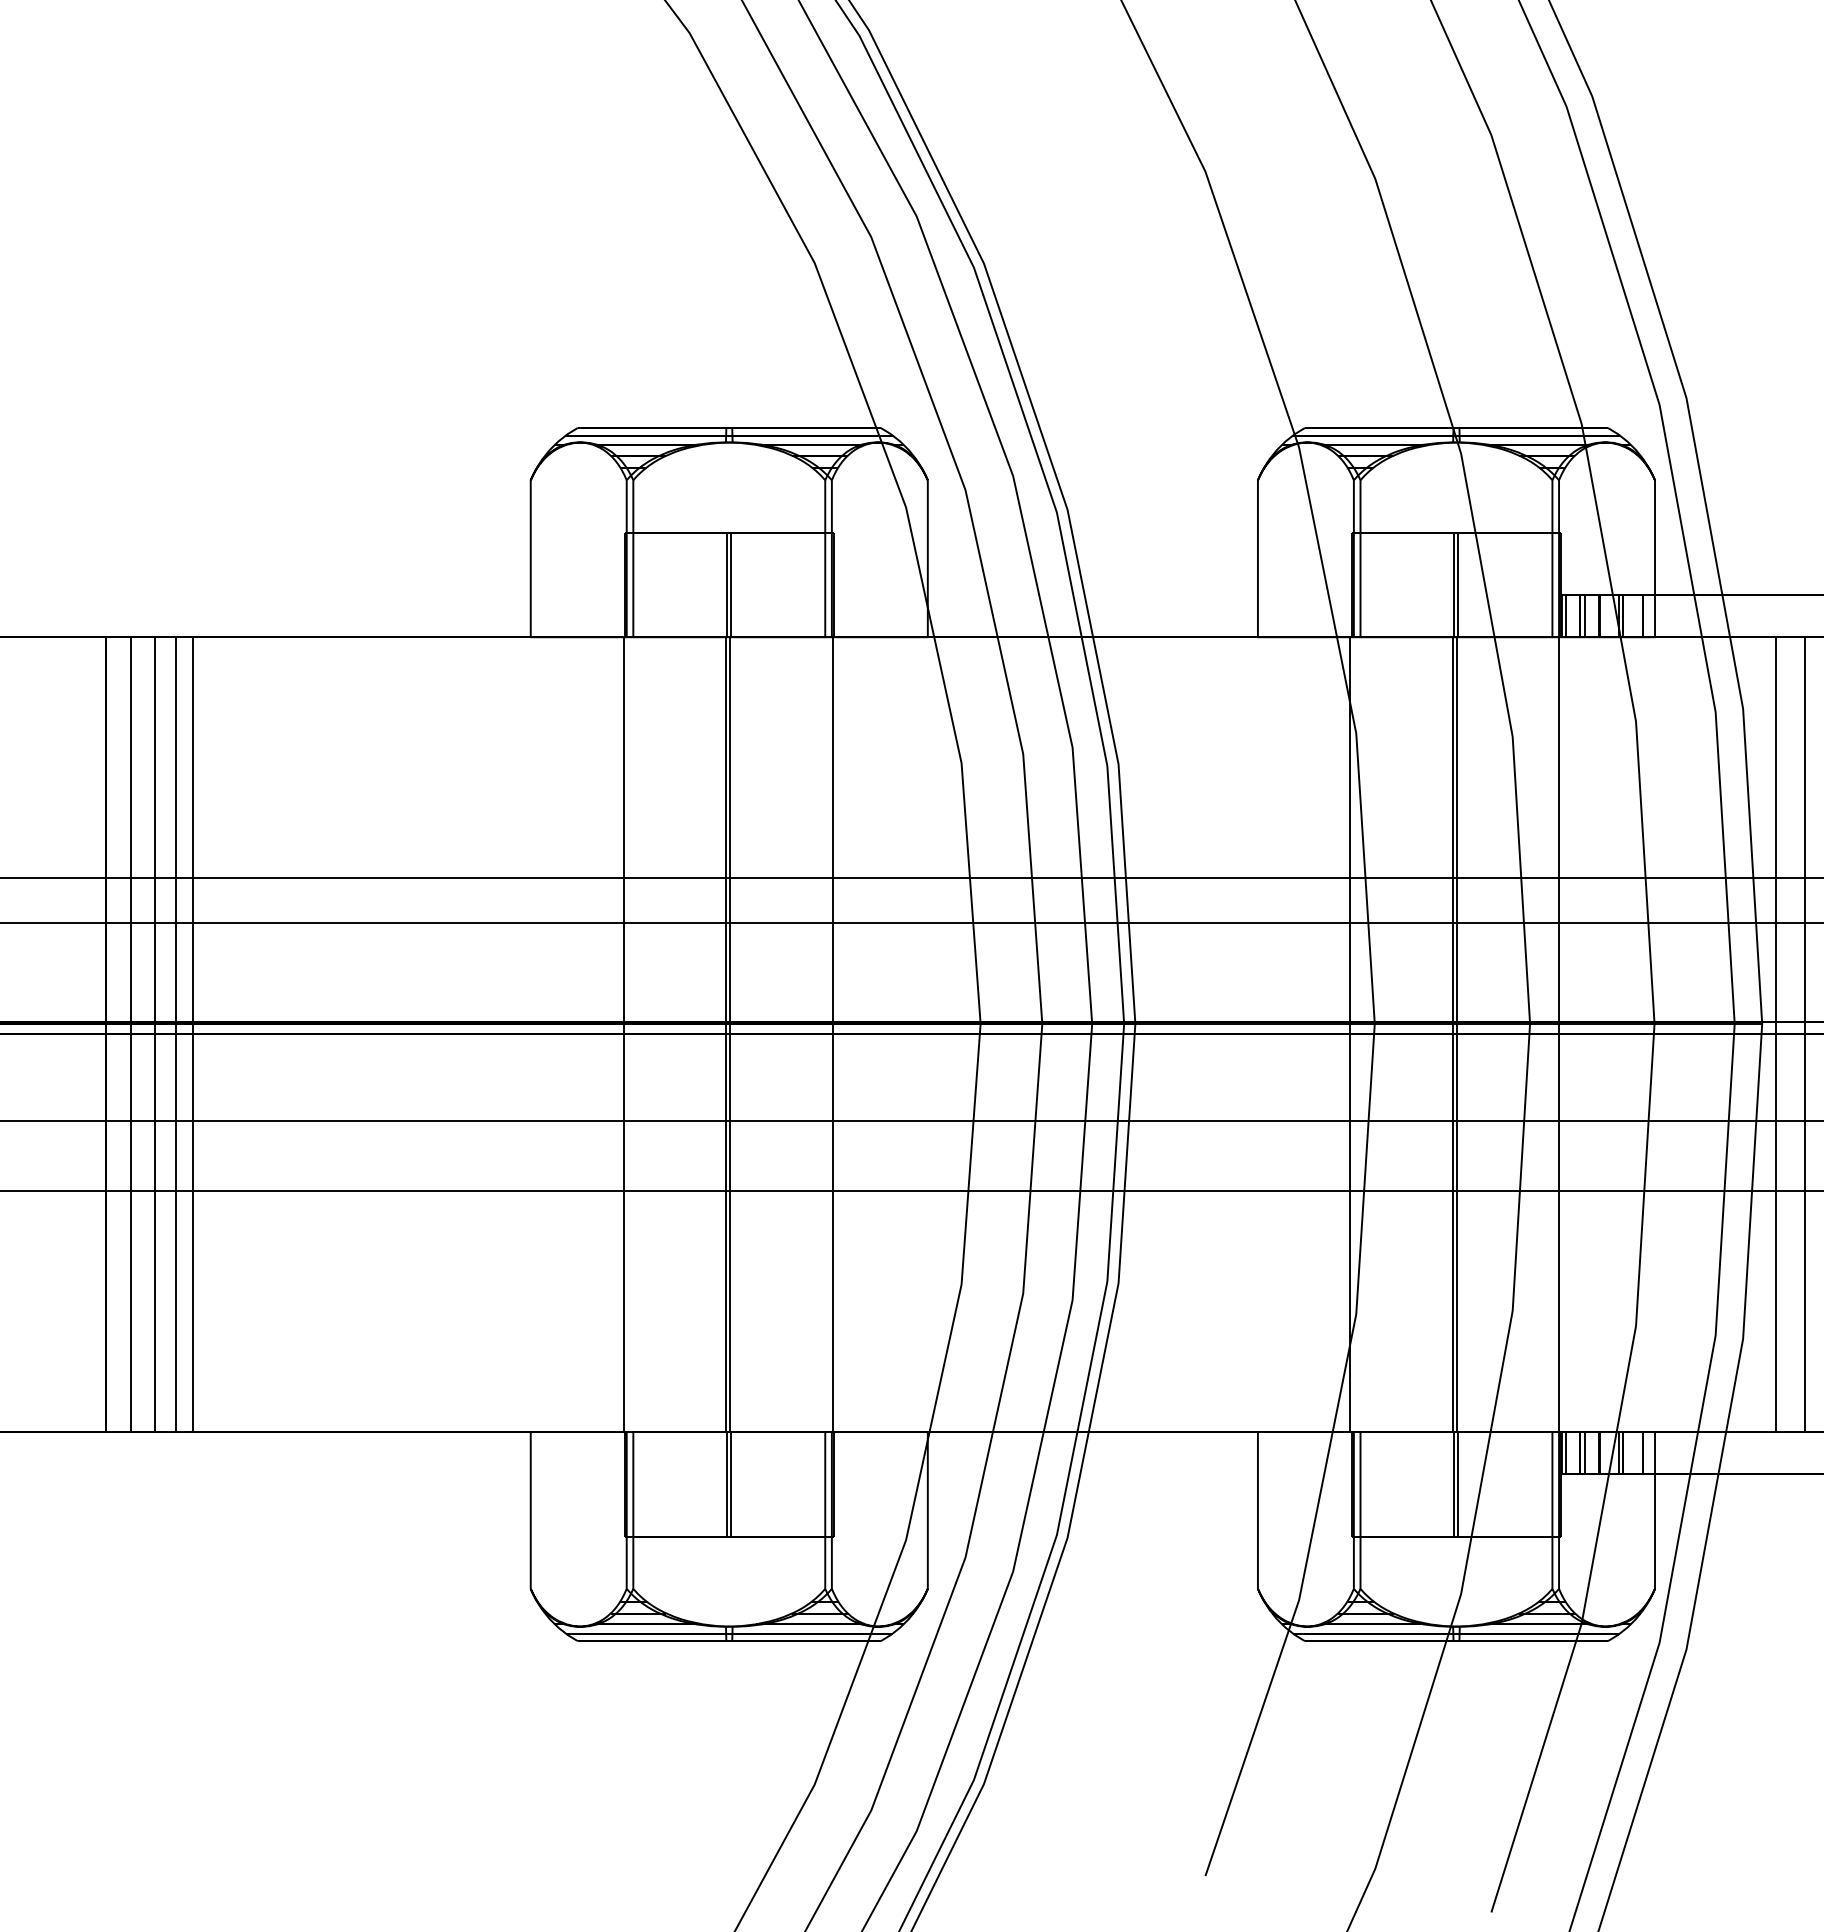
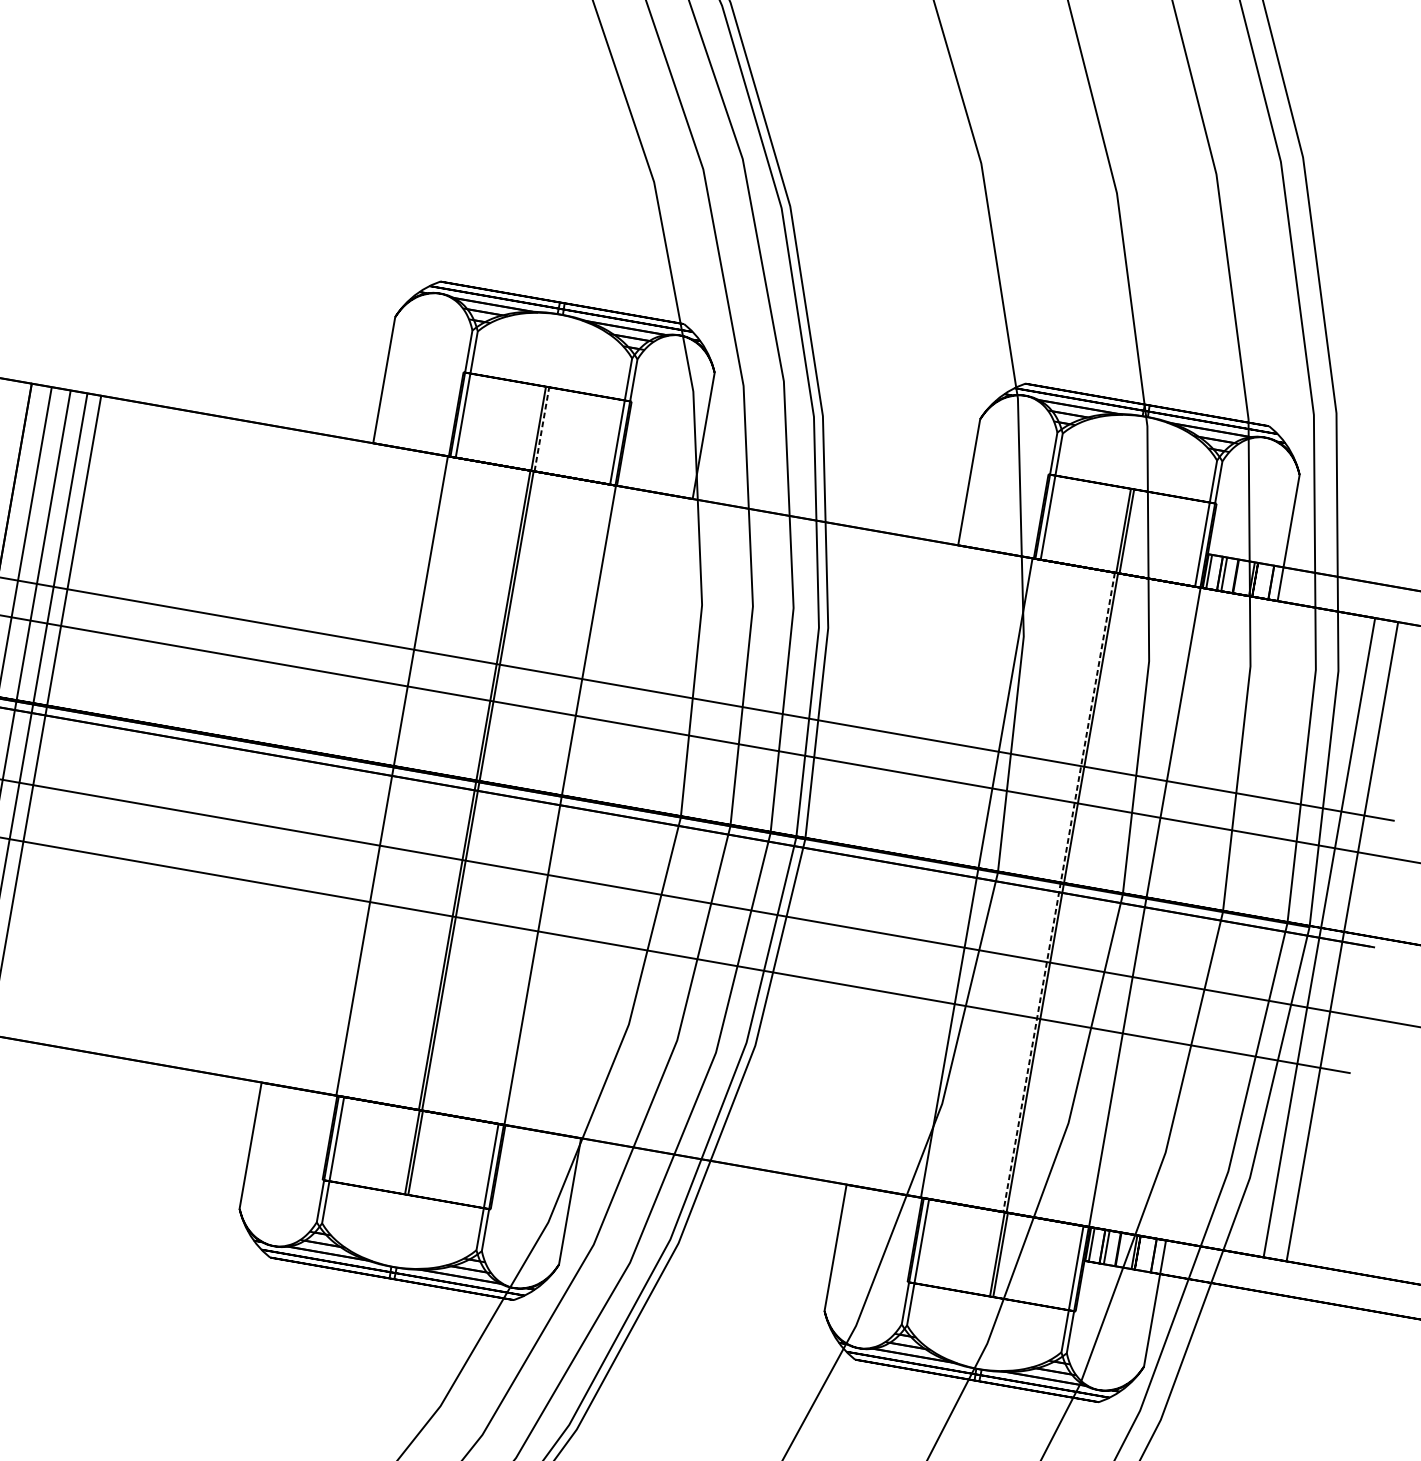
line: (731, 584) -> (542, 429), solid -> dashed
line: (1452, 1034) -> (1058, 892), solid -> dashed

